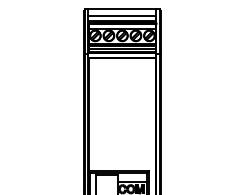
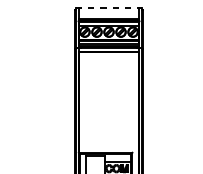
line: (122, 9) -> (109, 8), solid -> dashed
line: (122, 15) -> (109, 14), removed

